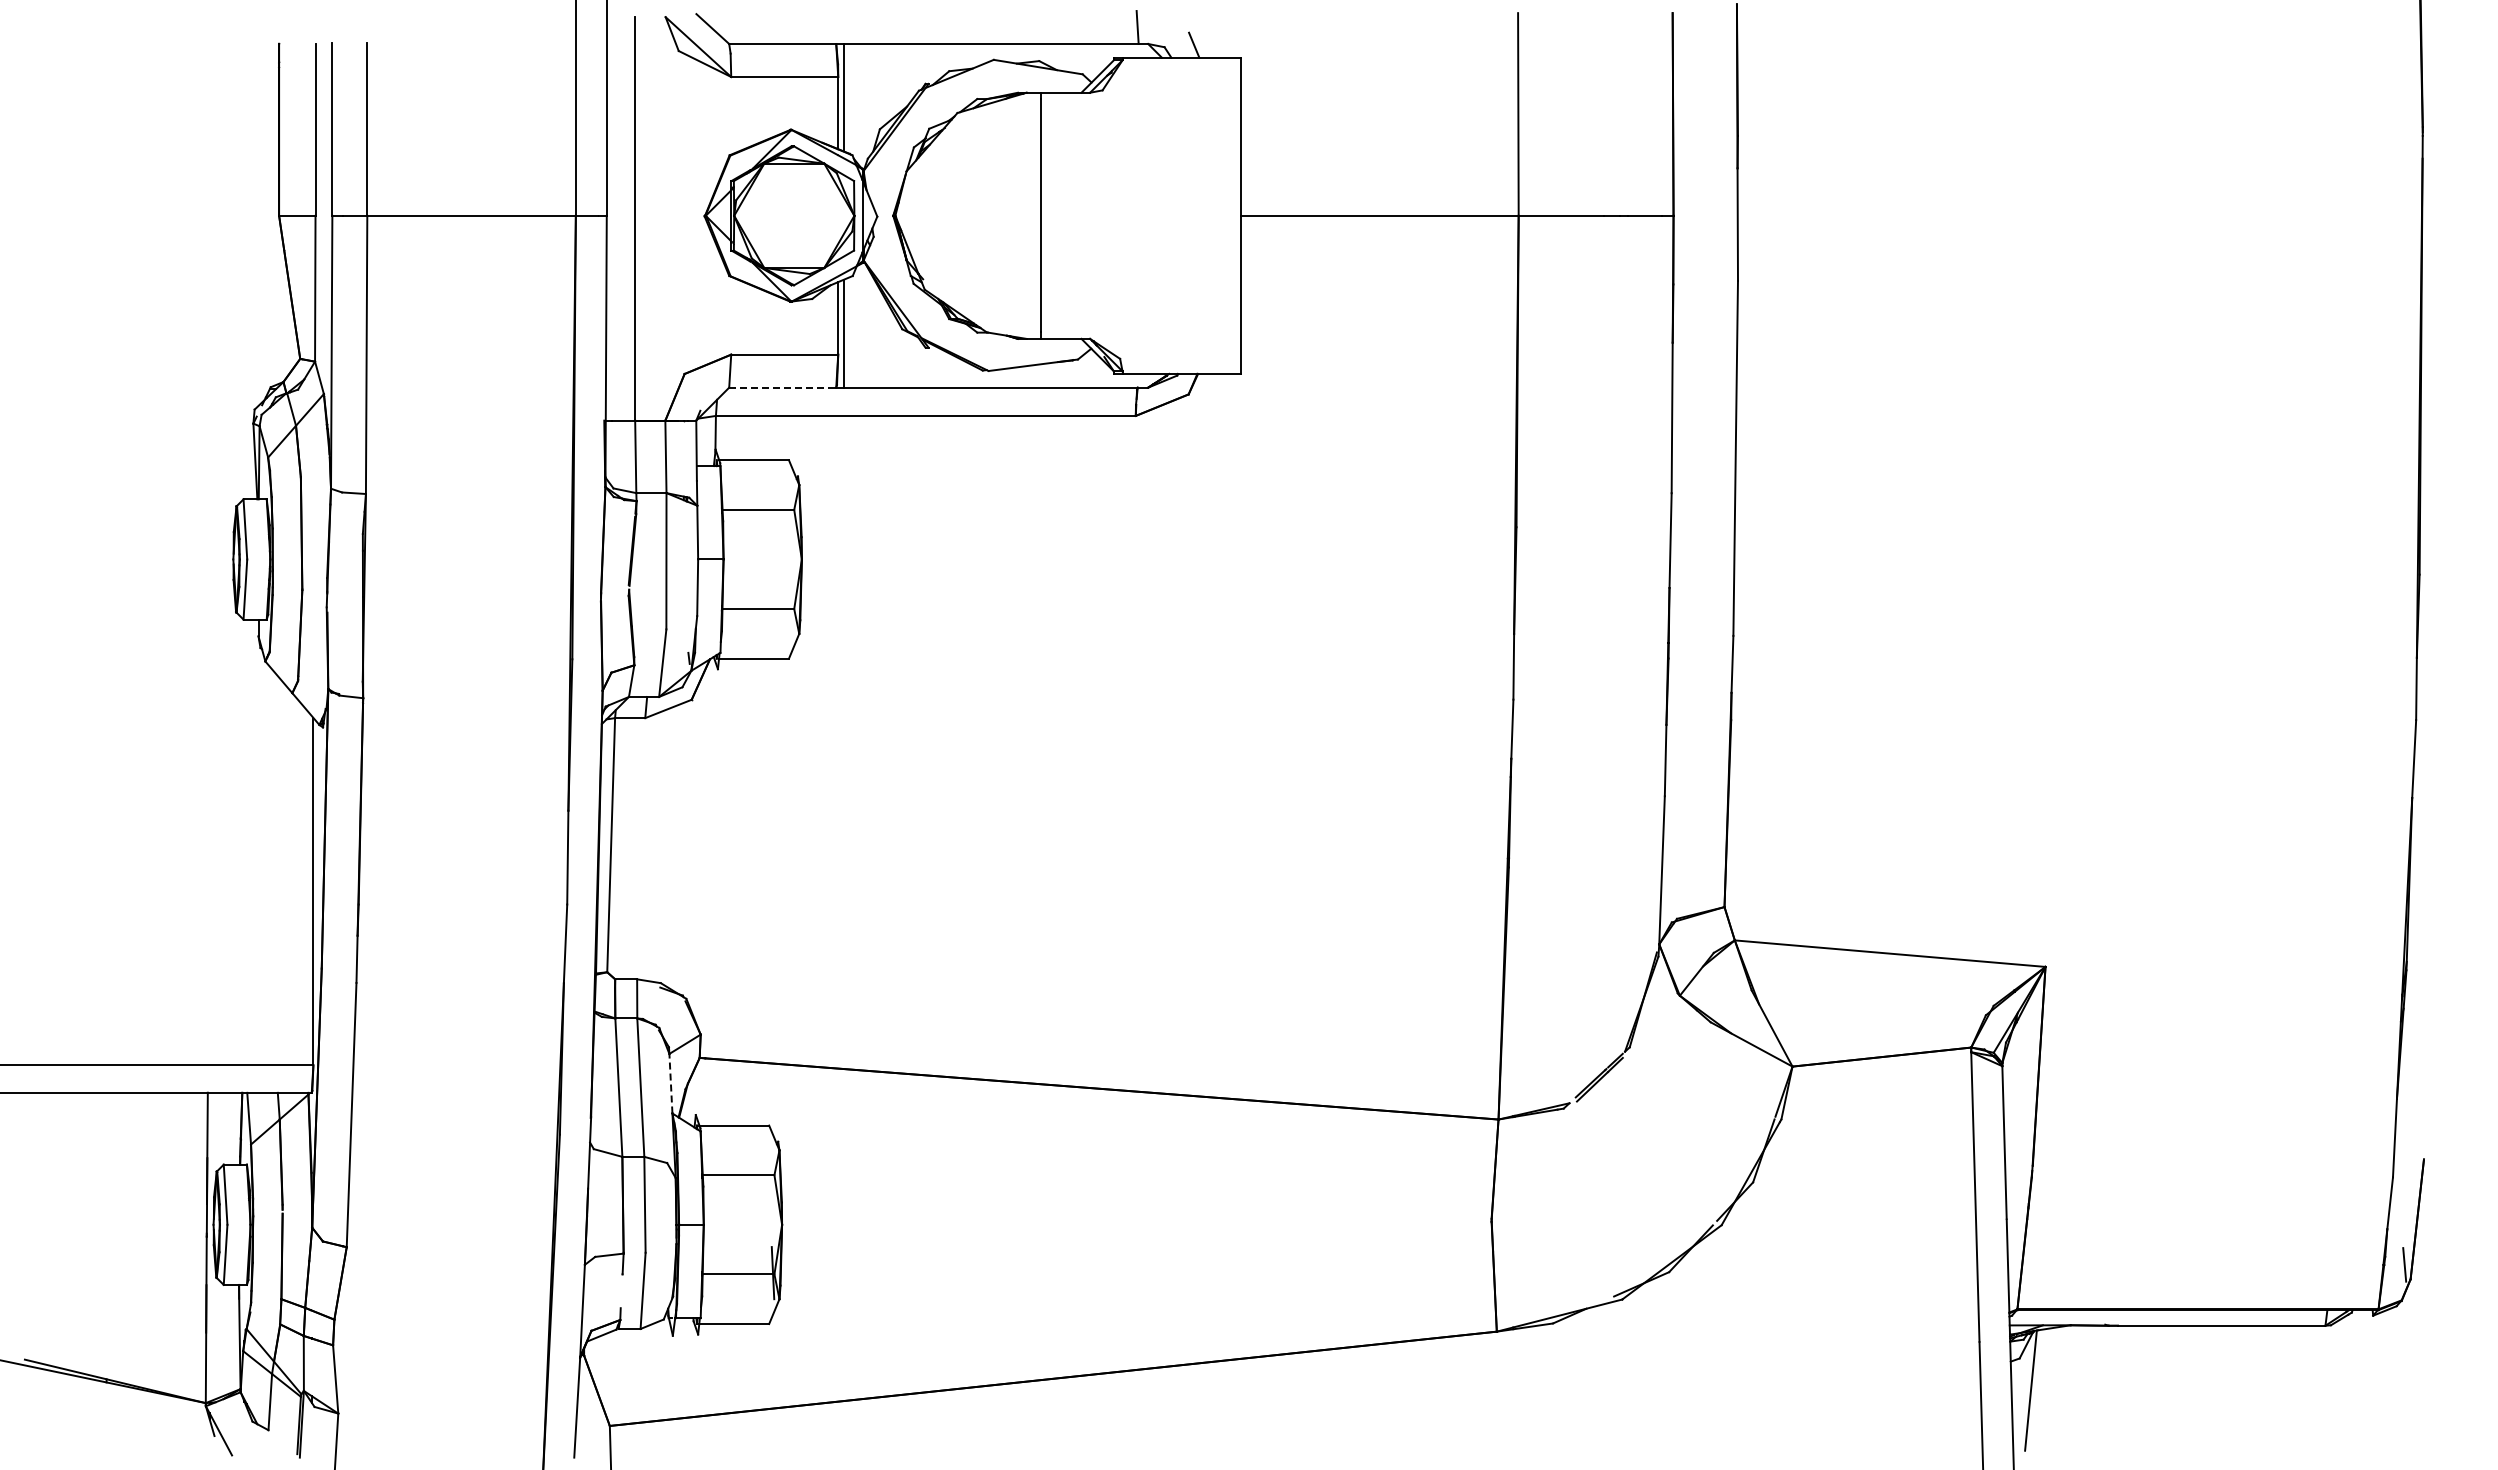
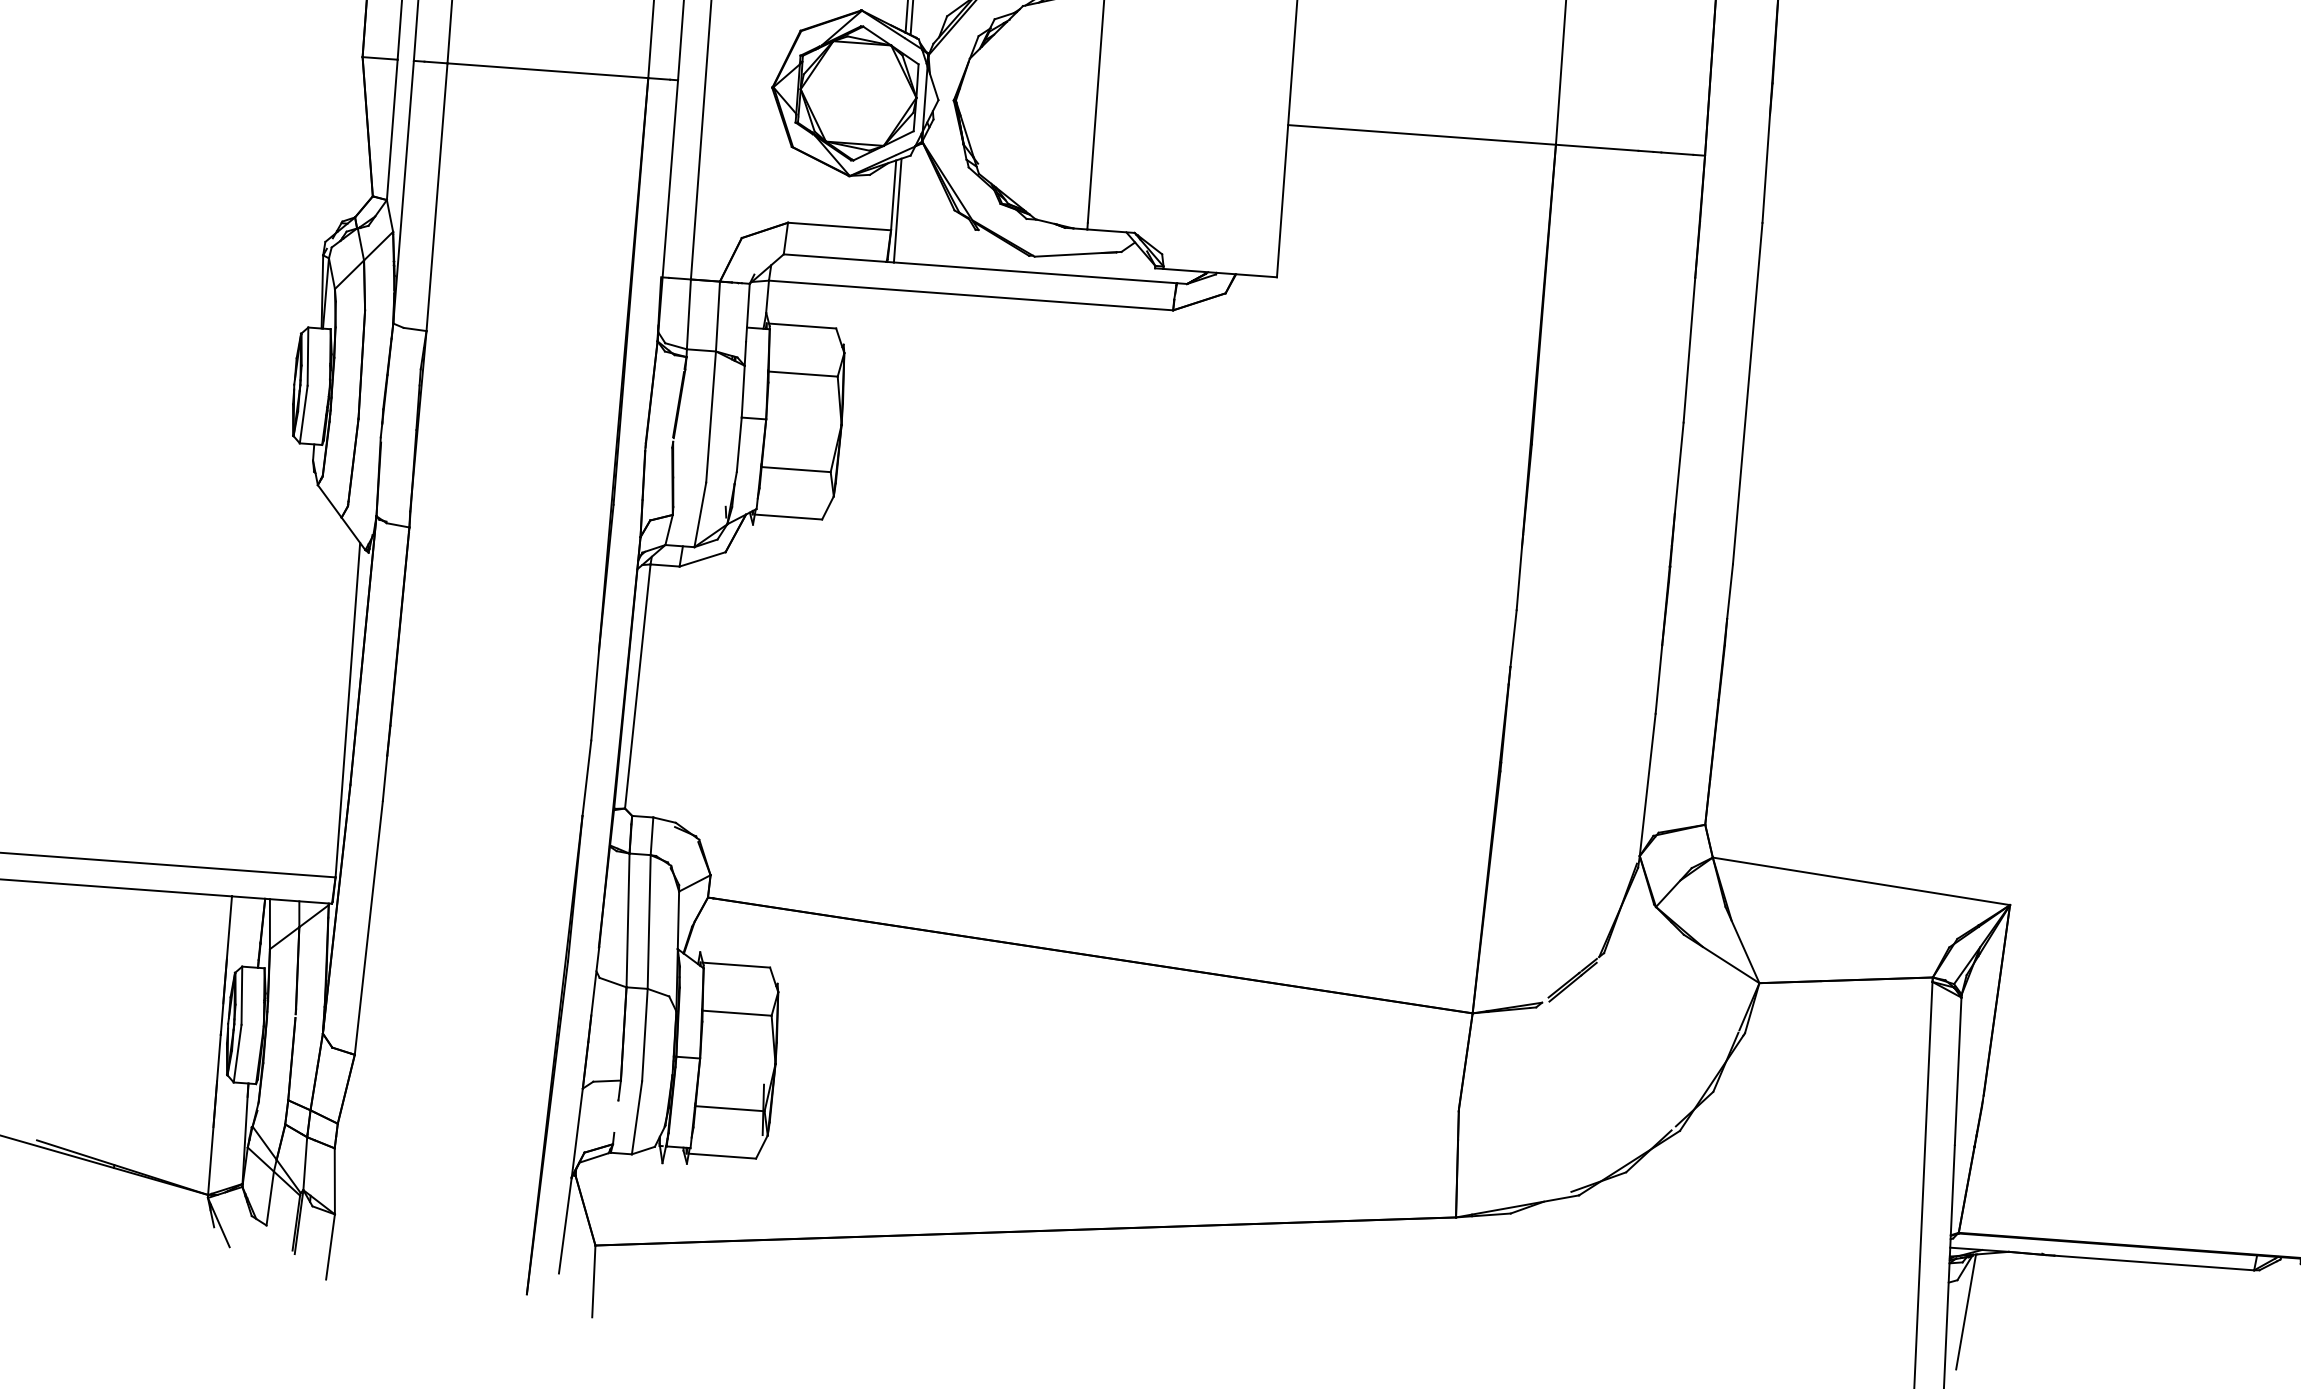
line: (783, 387) -> (836, 258), dashed -> solid
line: (670, 1083) -> (678, 920), dashed -> solid

